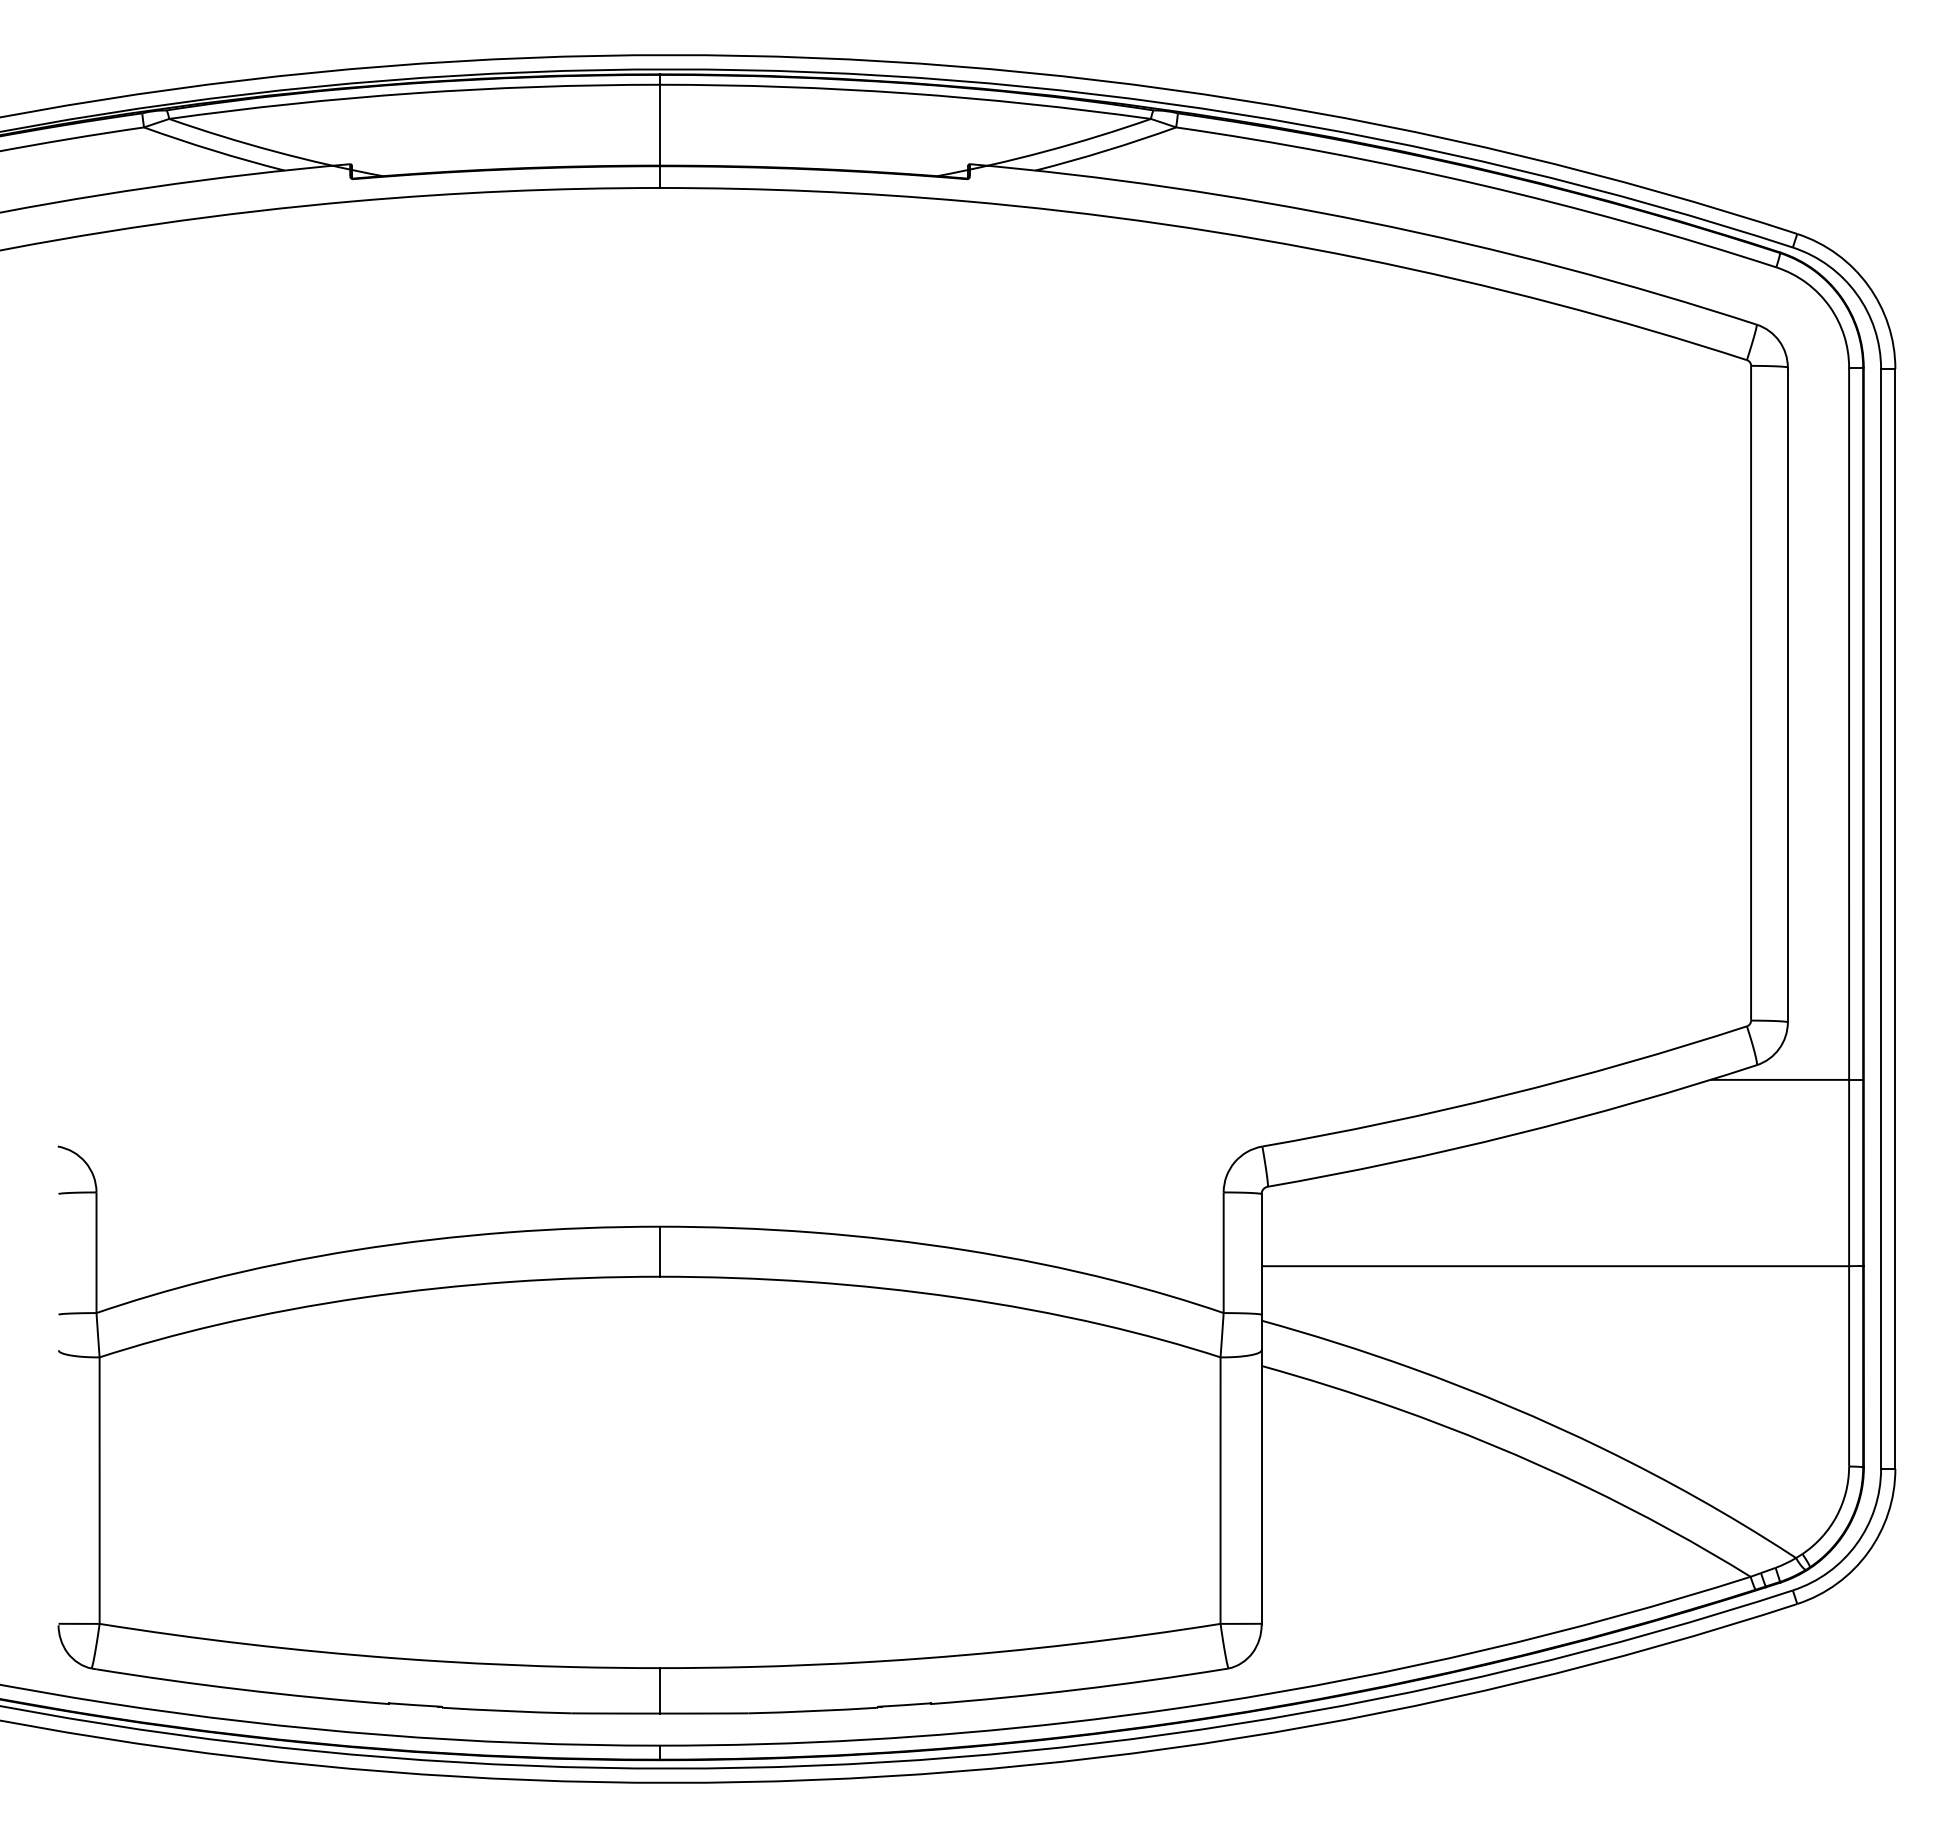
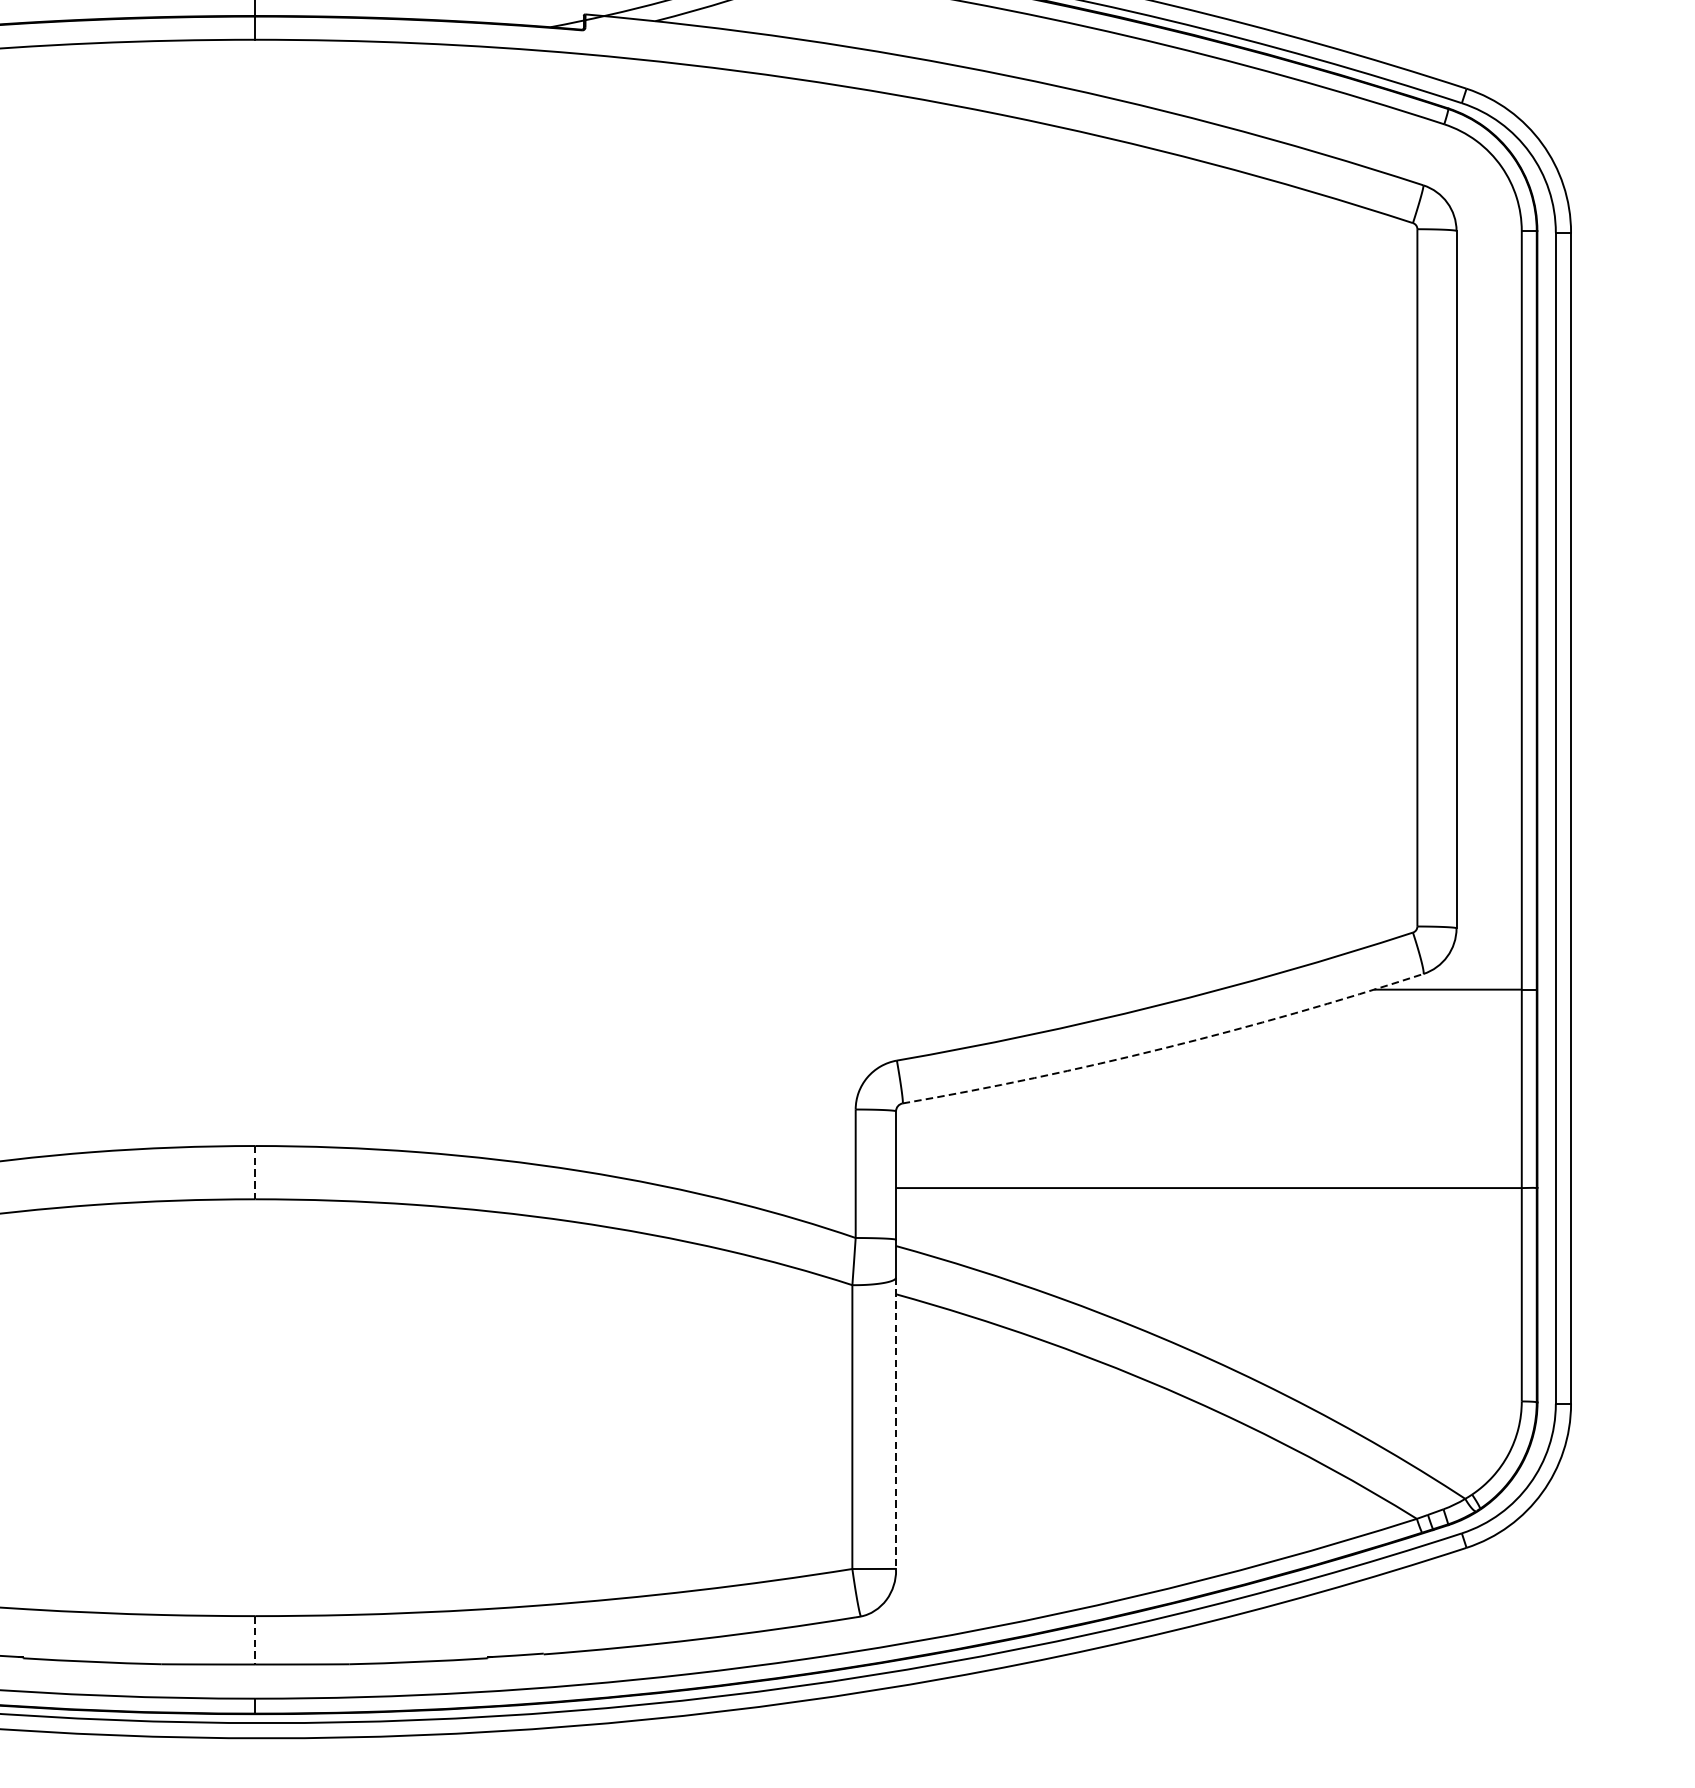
arc: (1514, 1134) -> (1165, 1047), solid -> dashed
line: (660, 1252) -> (255, 1173), solid -> dashed
line: (1261, 1487) -> (895, 1423), solid -> dashed
line: (660, 1690) -> (255, 1639), solid -> dashed

